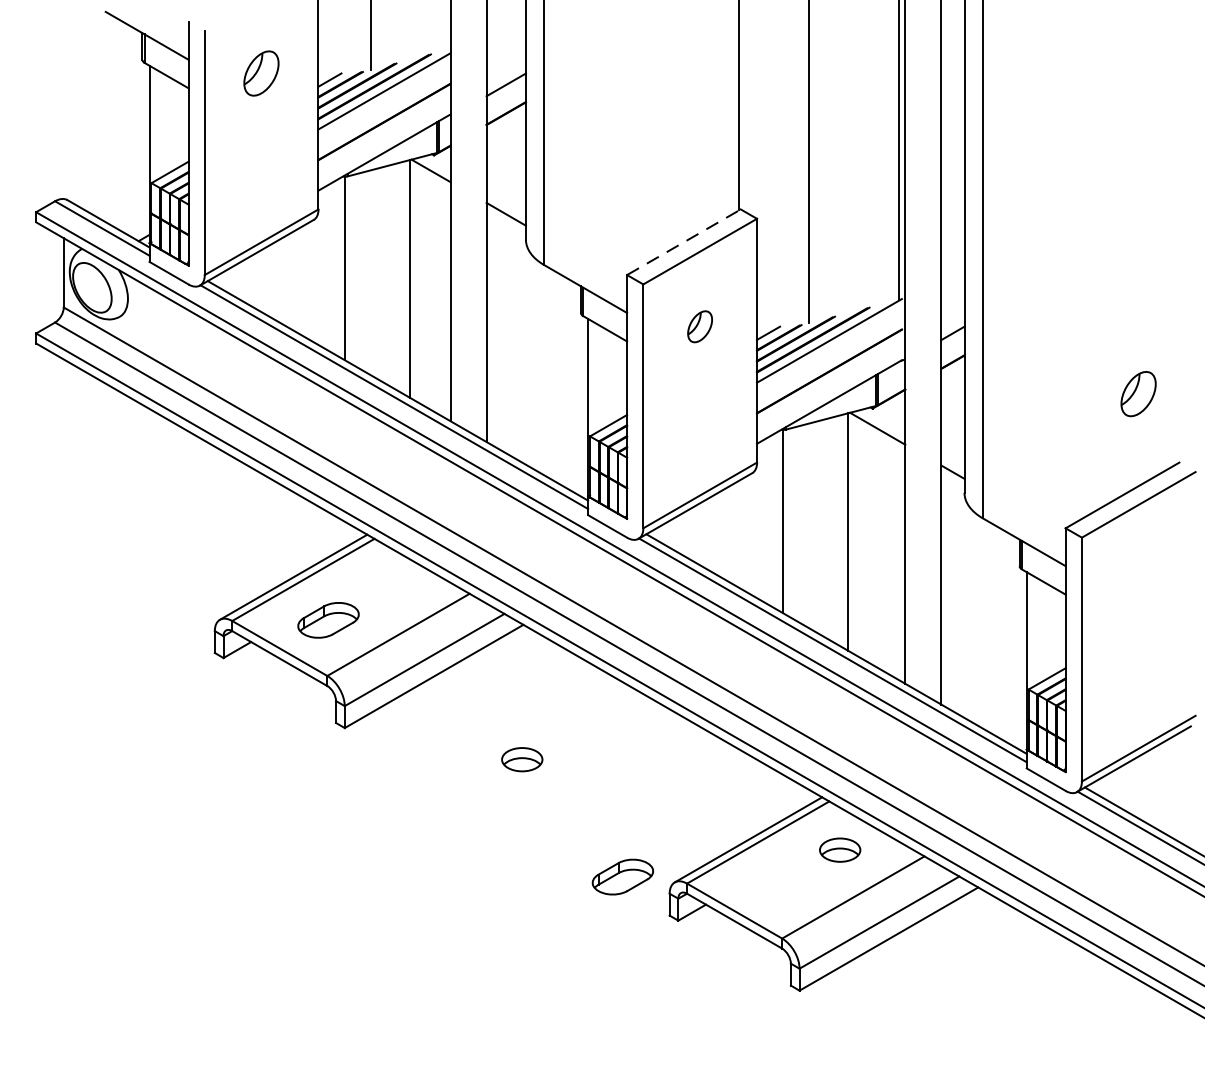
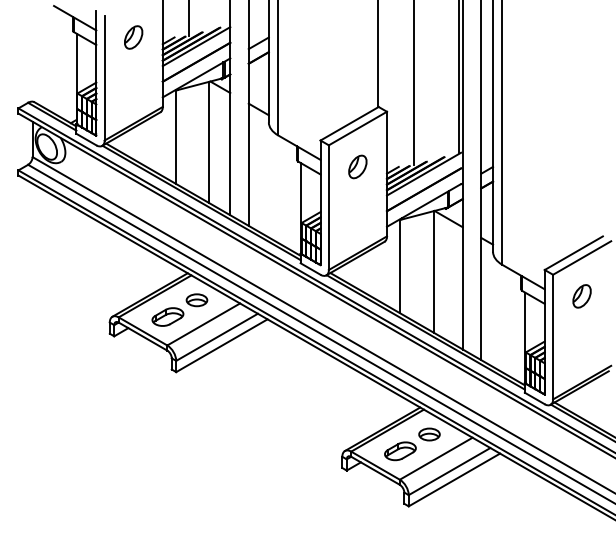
line: (683, 241) -> (349, 123), dashed -> solid
part: (699, 325) -> (357, 166), size x1.43
part: (1137, 394) -> (581, 296), moved
part: (521, 760) -> (196, 300), moved
part: (623, 877) -> (400, 451), moved

